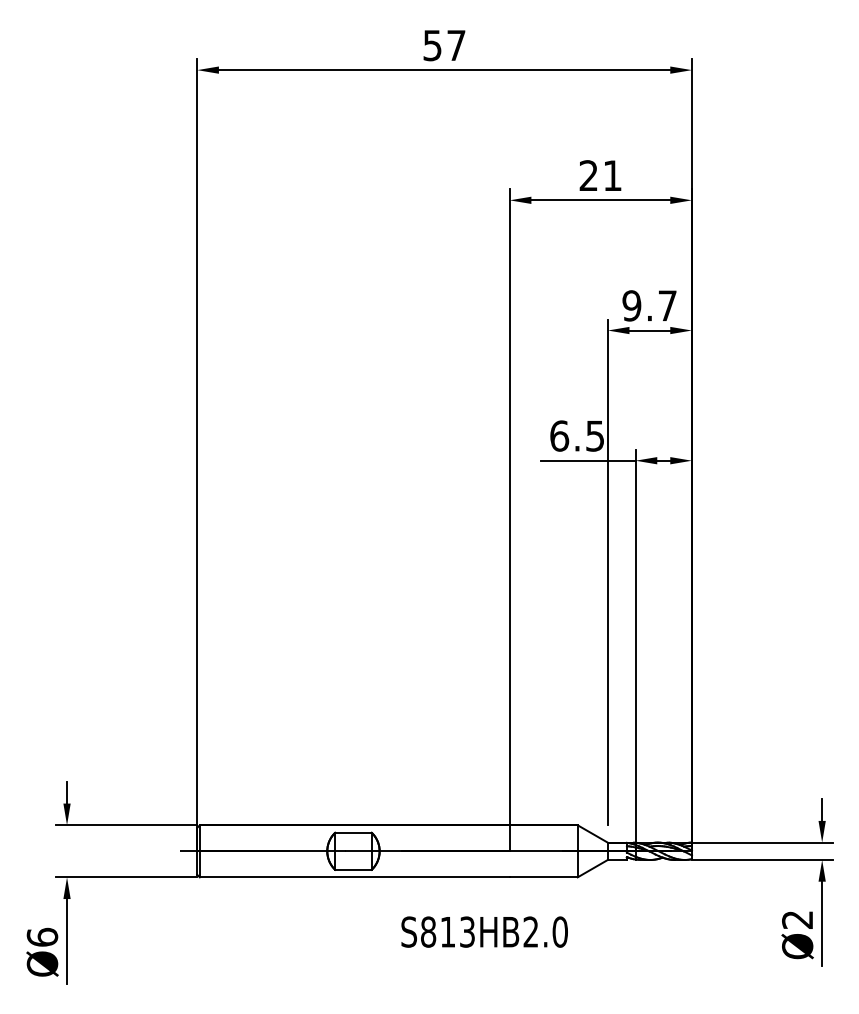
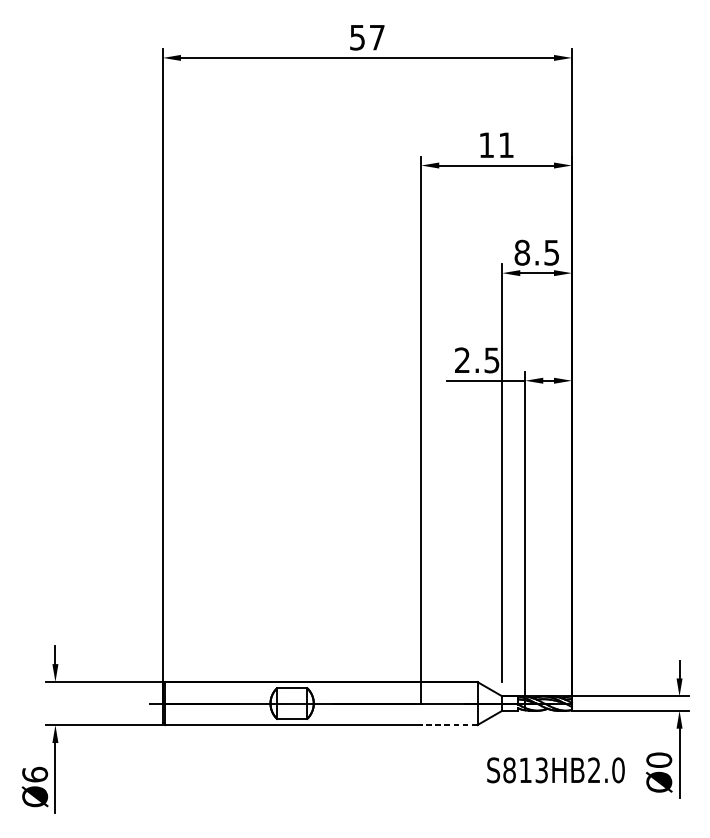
text: (588, 175) -> (486, 145), 21 -> 11
text: (649, 305) -> (536, 252), 9.7 -> 8.5
text: (559, 435) -> (462, 359), 6.5 -> 2.5
line: (543, 877) -> (449, 725), solid -> dashed
text: (797, 919) -> (659, 759), Ø2 -> Ø0
text: (484, 931) -> (555, 769), moved

